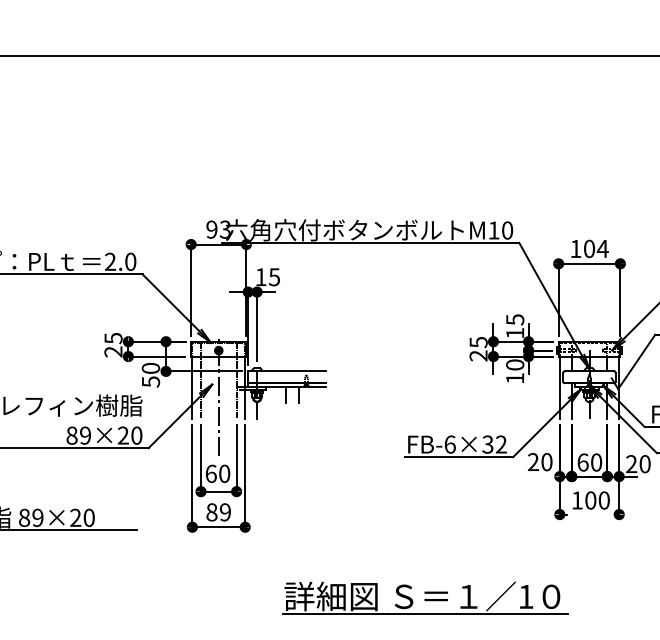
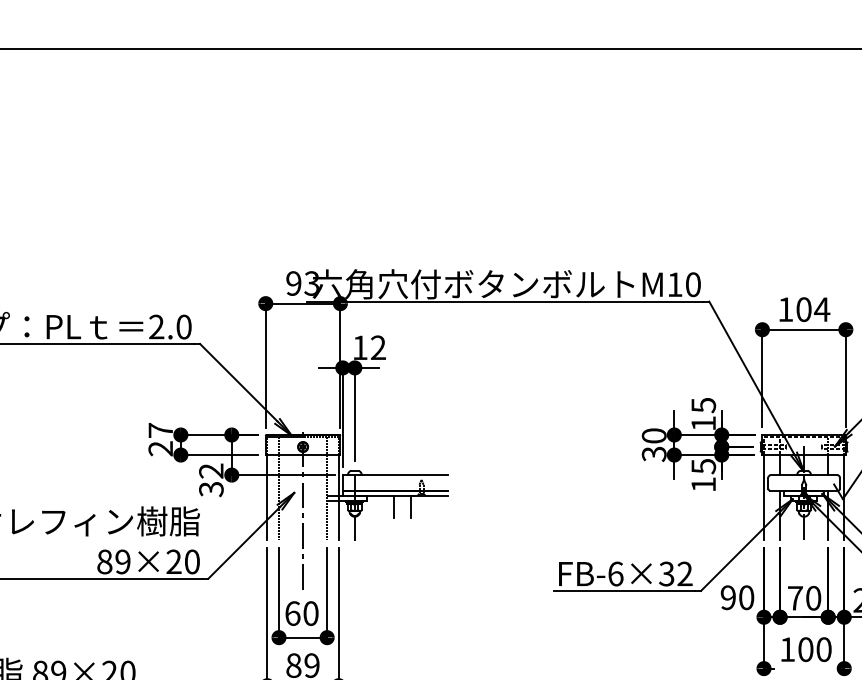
text: (274, 277) -> (378, 348), 15 -> 12
text: (113, 338) -> (160, 430), 25 -> 27
text: (478, 348) -> (654, 444), 25 -> 30
text: (515, 364) -> (704, 465), 10 -> 15
text: (150, 374) -> (210, 479), 50 -> 32
text: (533, 462) -> (728, 598), 20 -> 90
text: (582, 462) -> (794, 598), 60 -> 70

